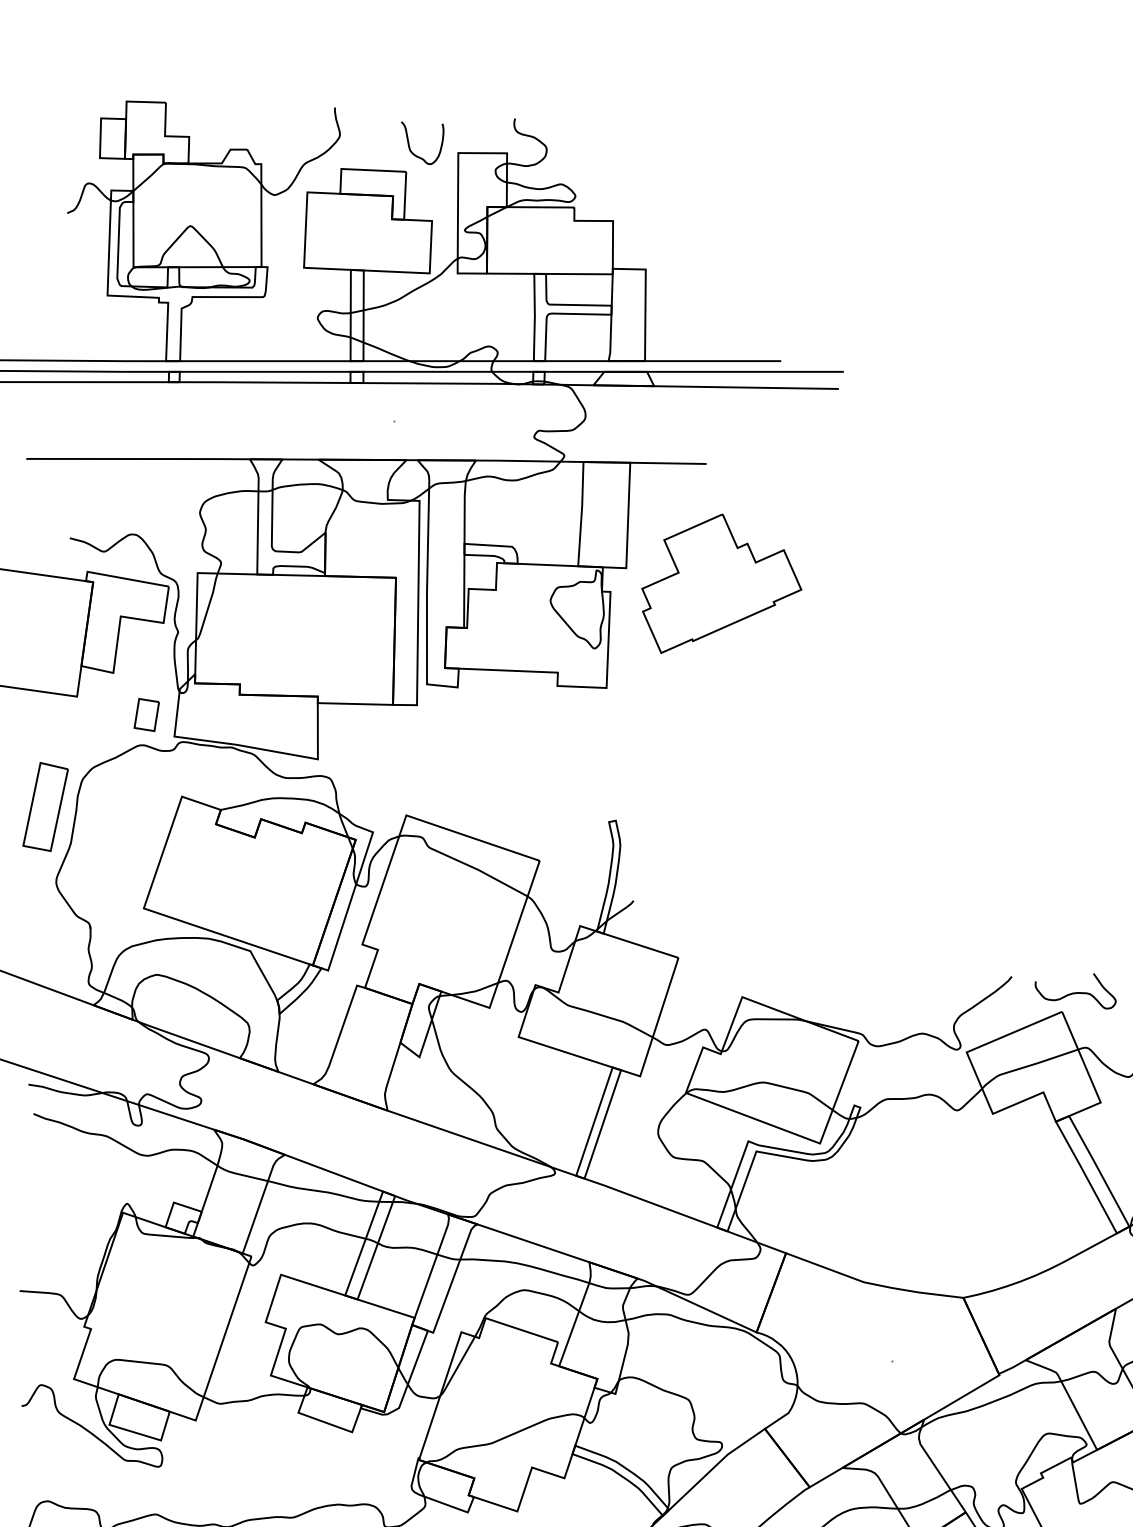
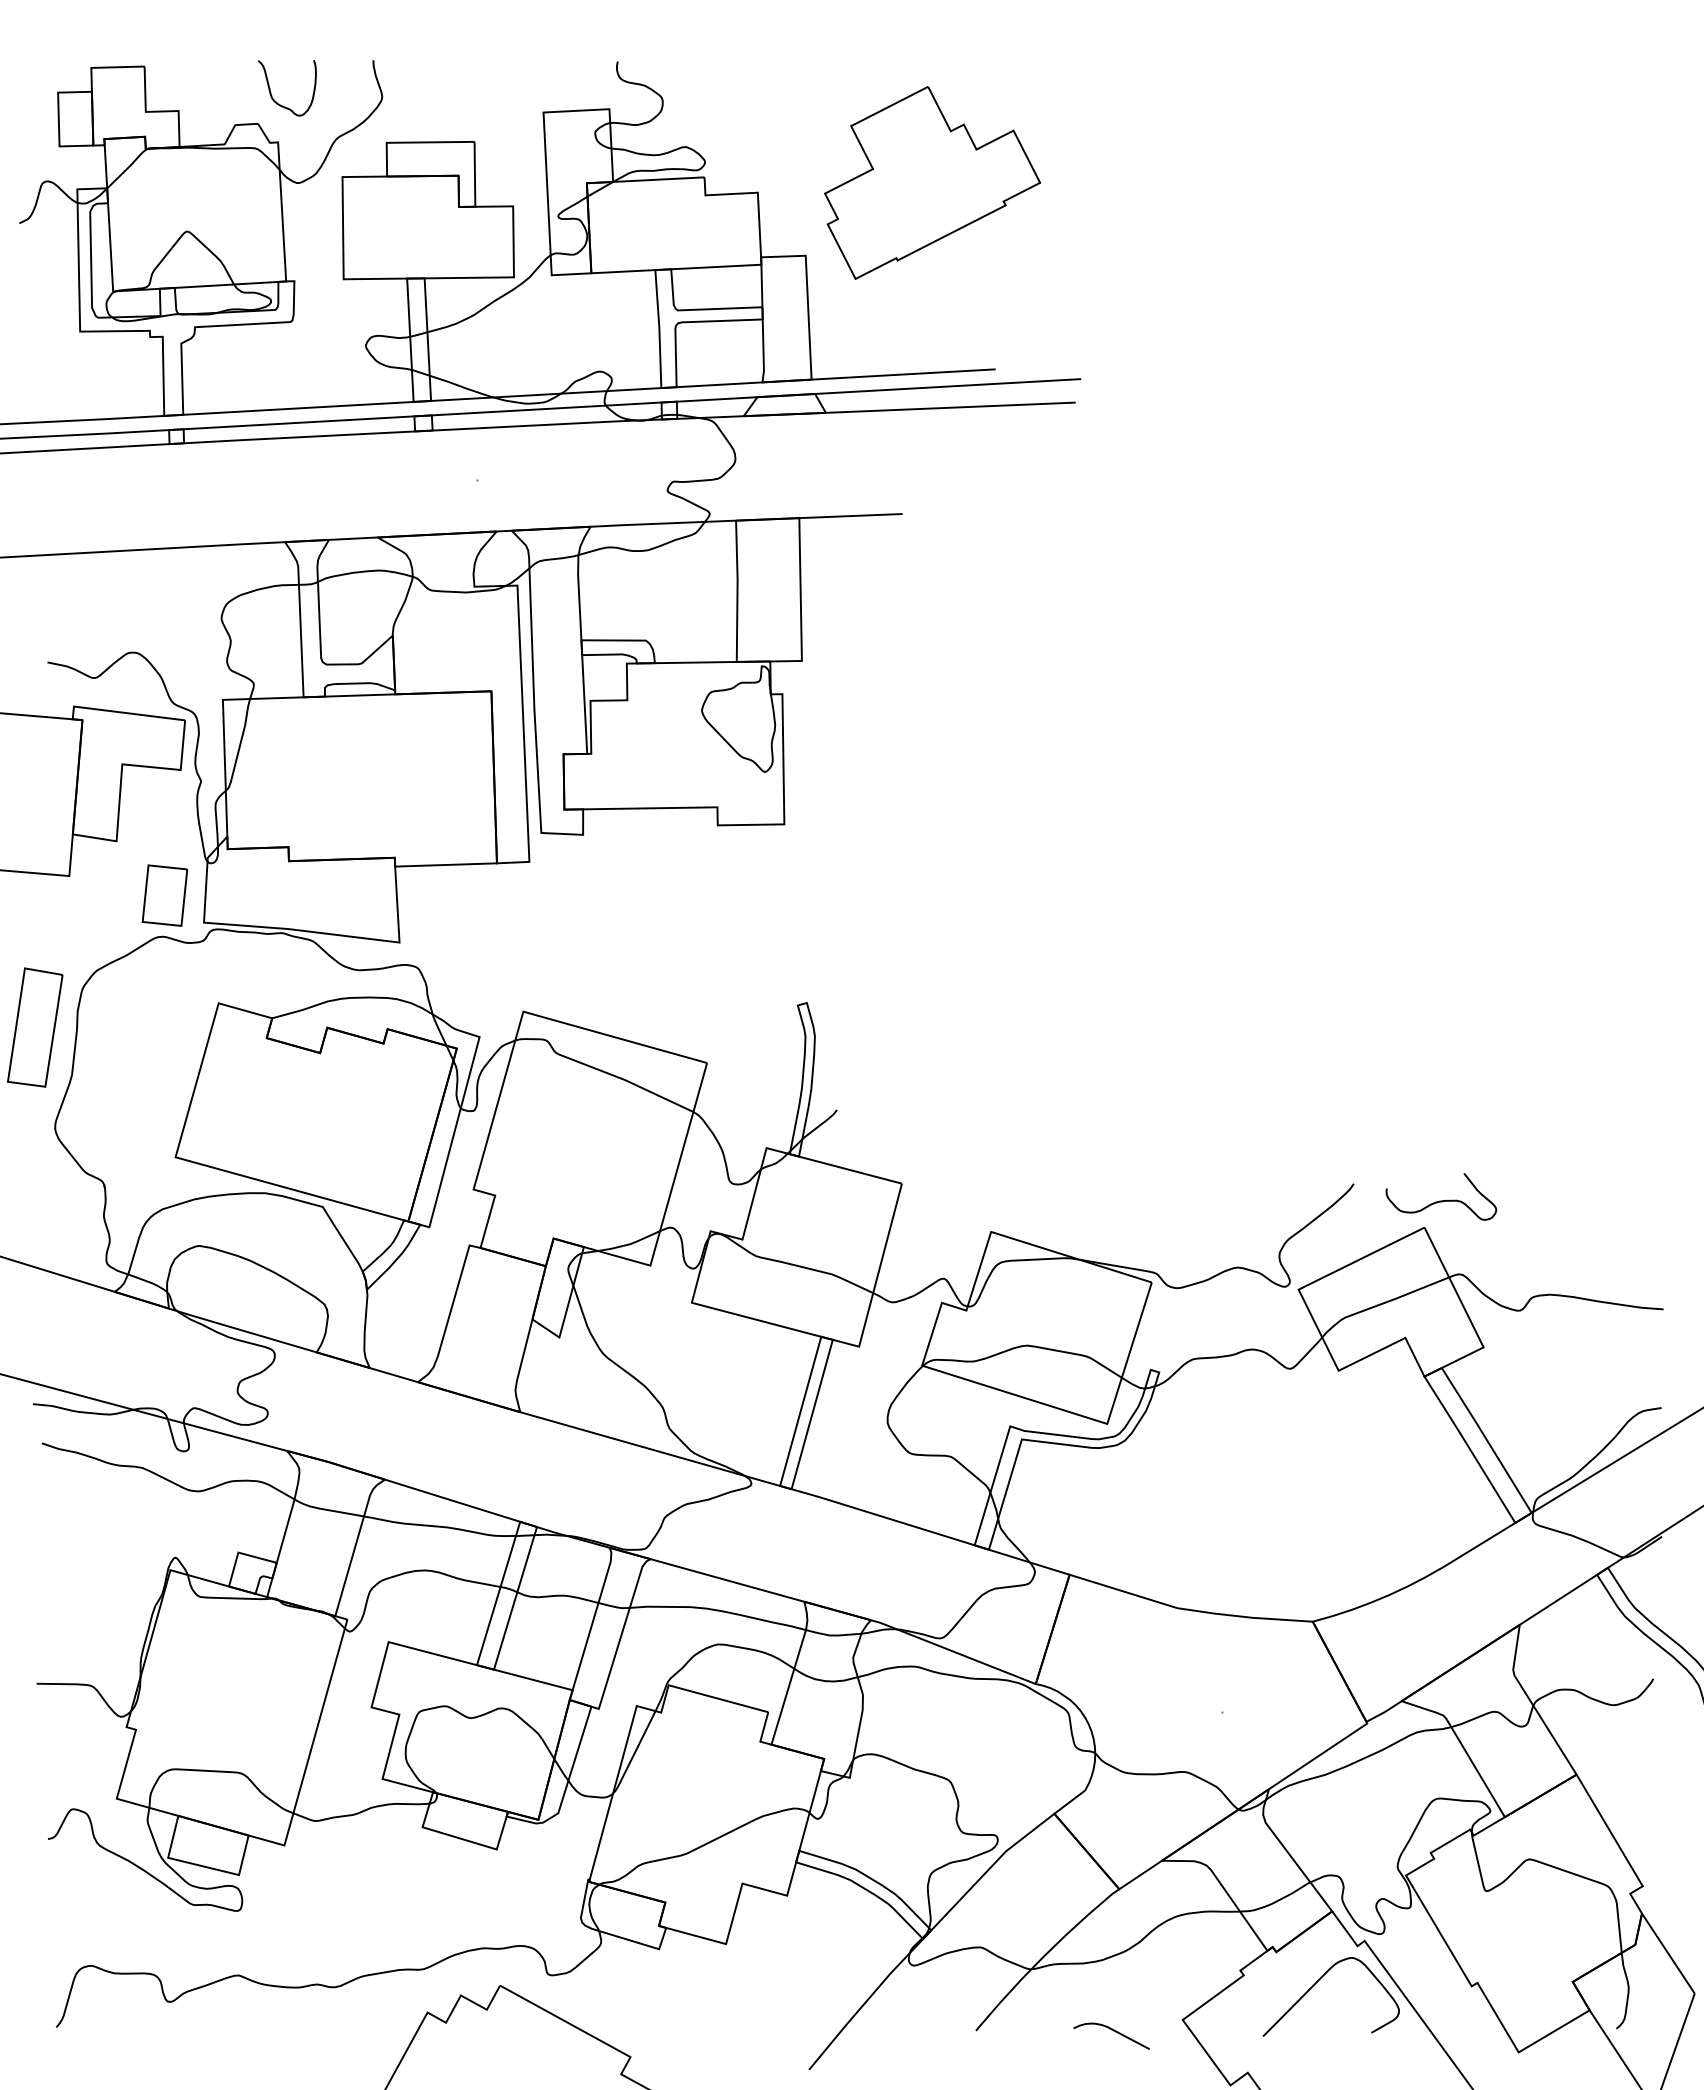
curve: (409, 145) -> (271, 92), moved
part: (721, 585) -> (932, 182), moved
part: (146, 714) -> (164, 895), size x1.43

